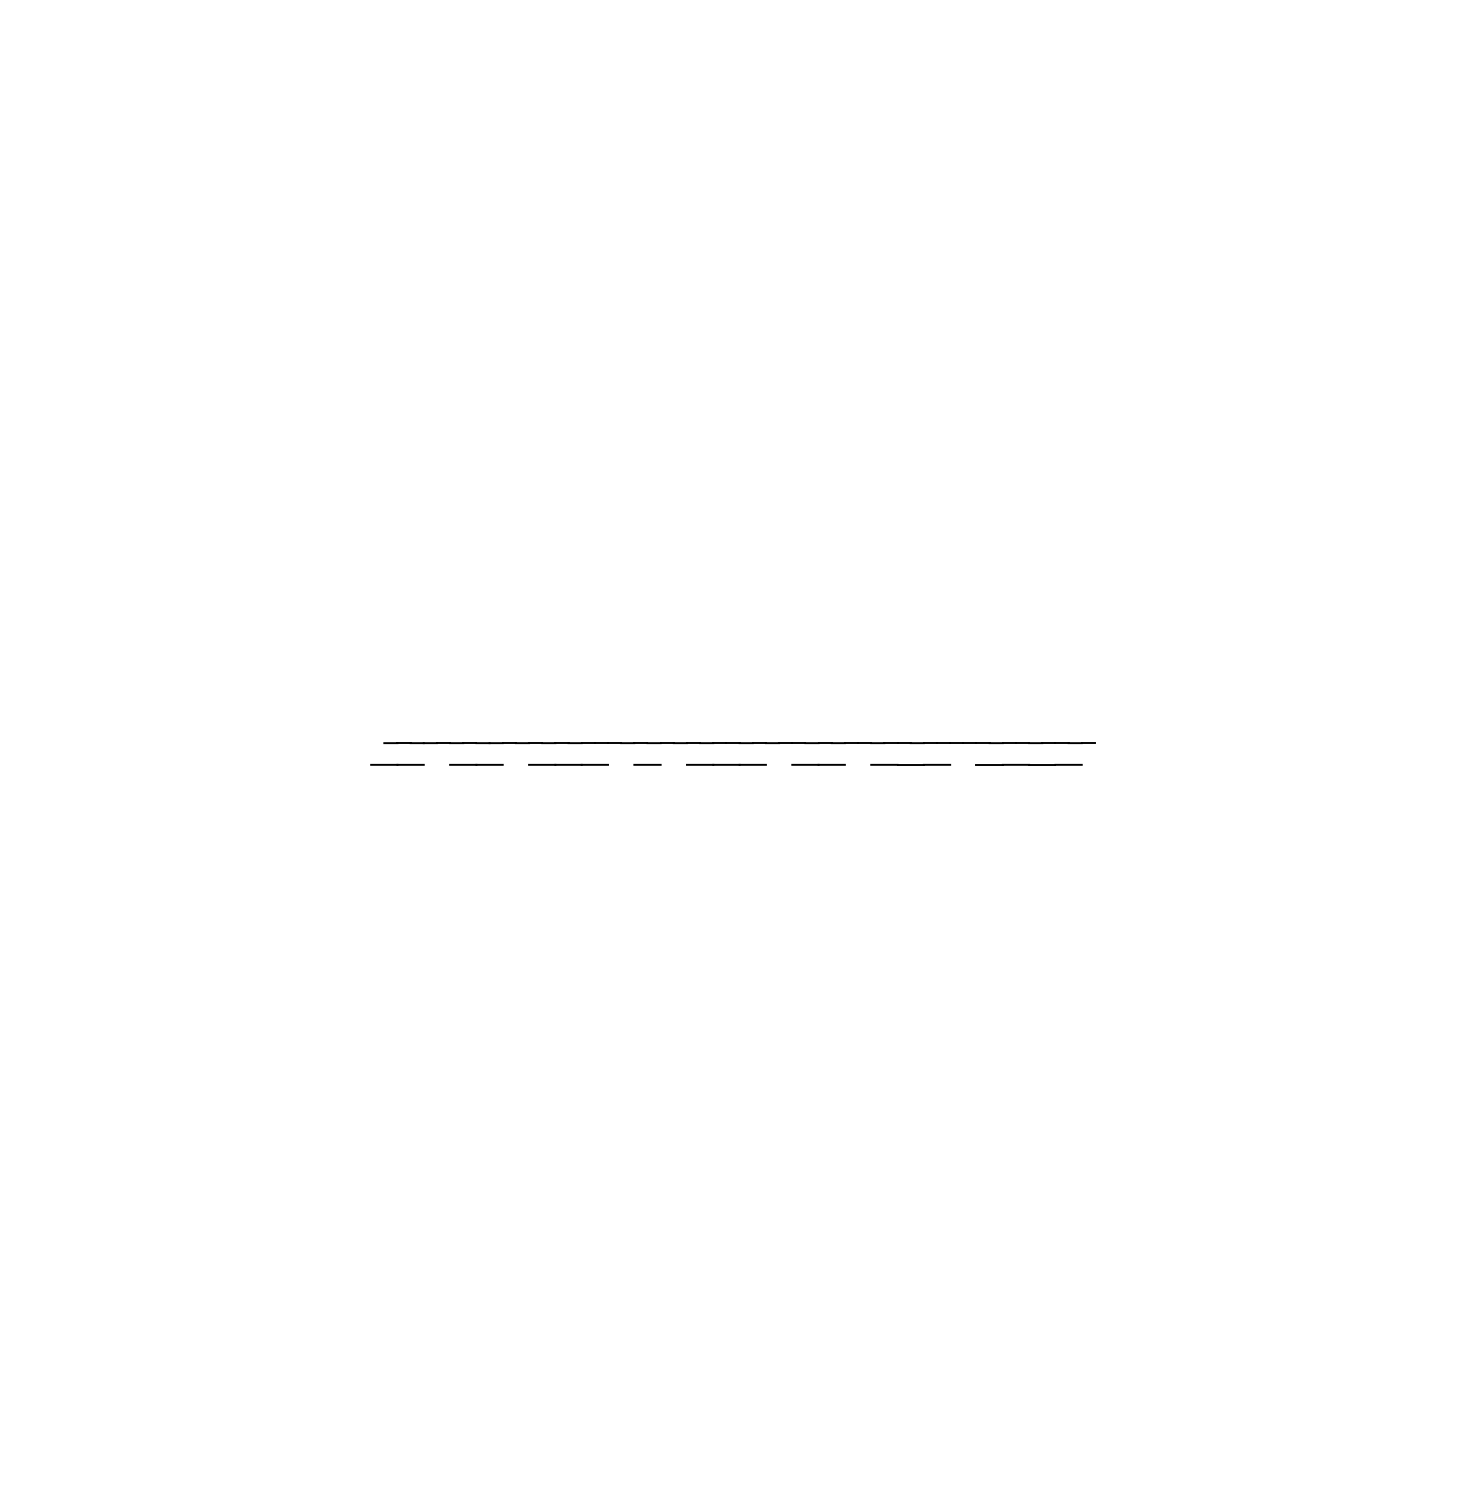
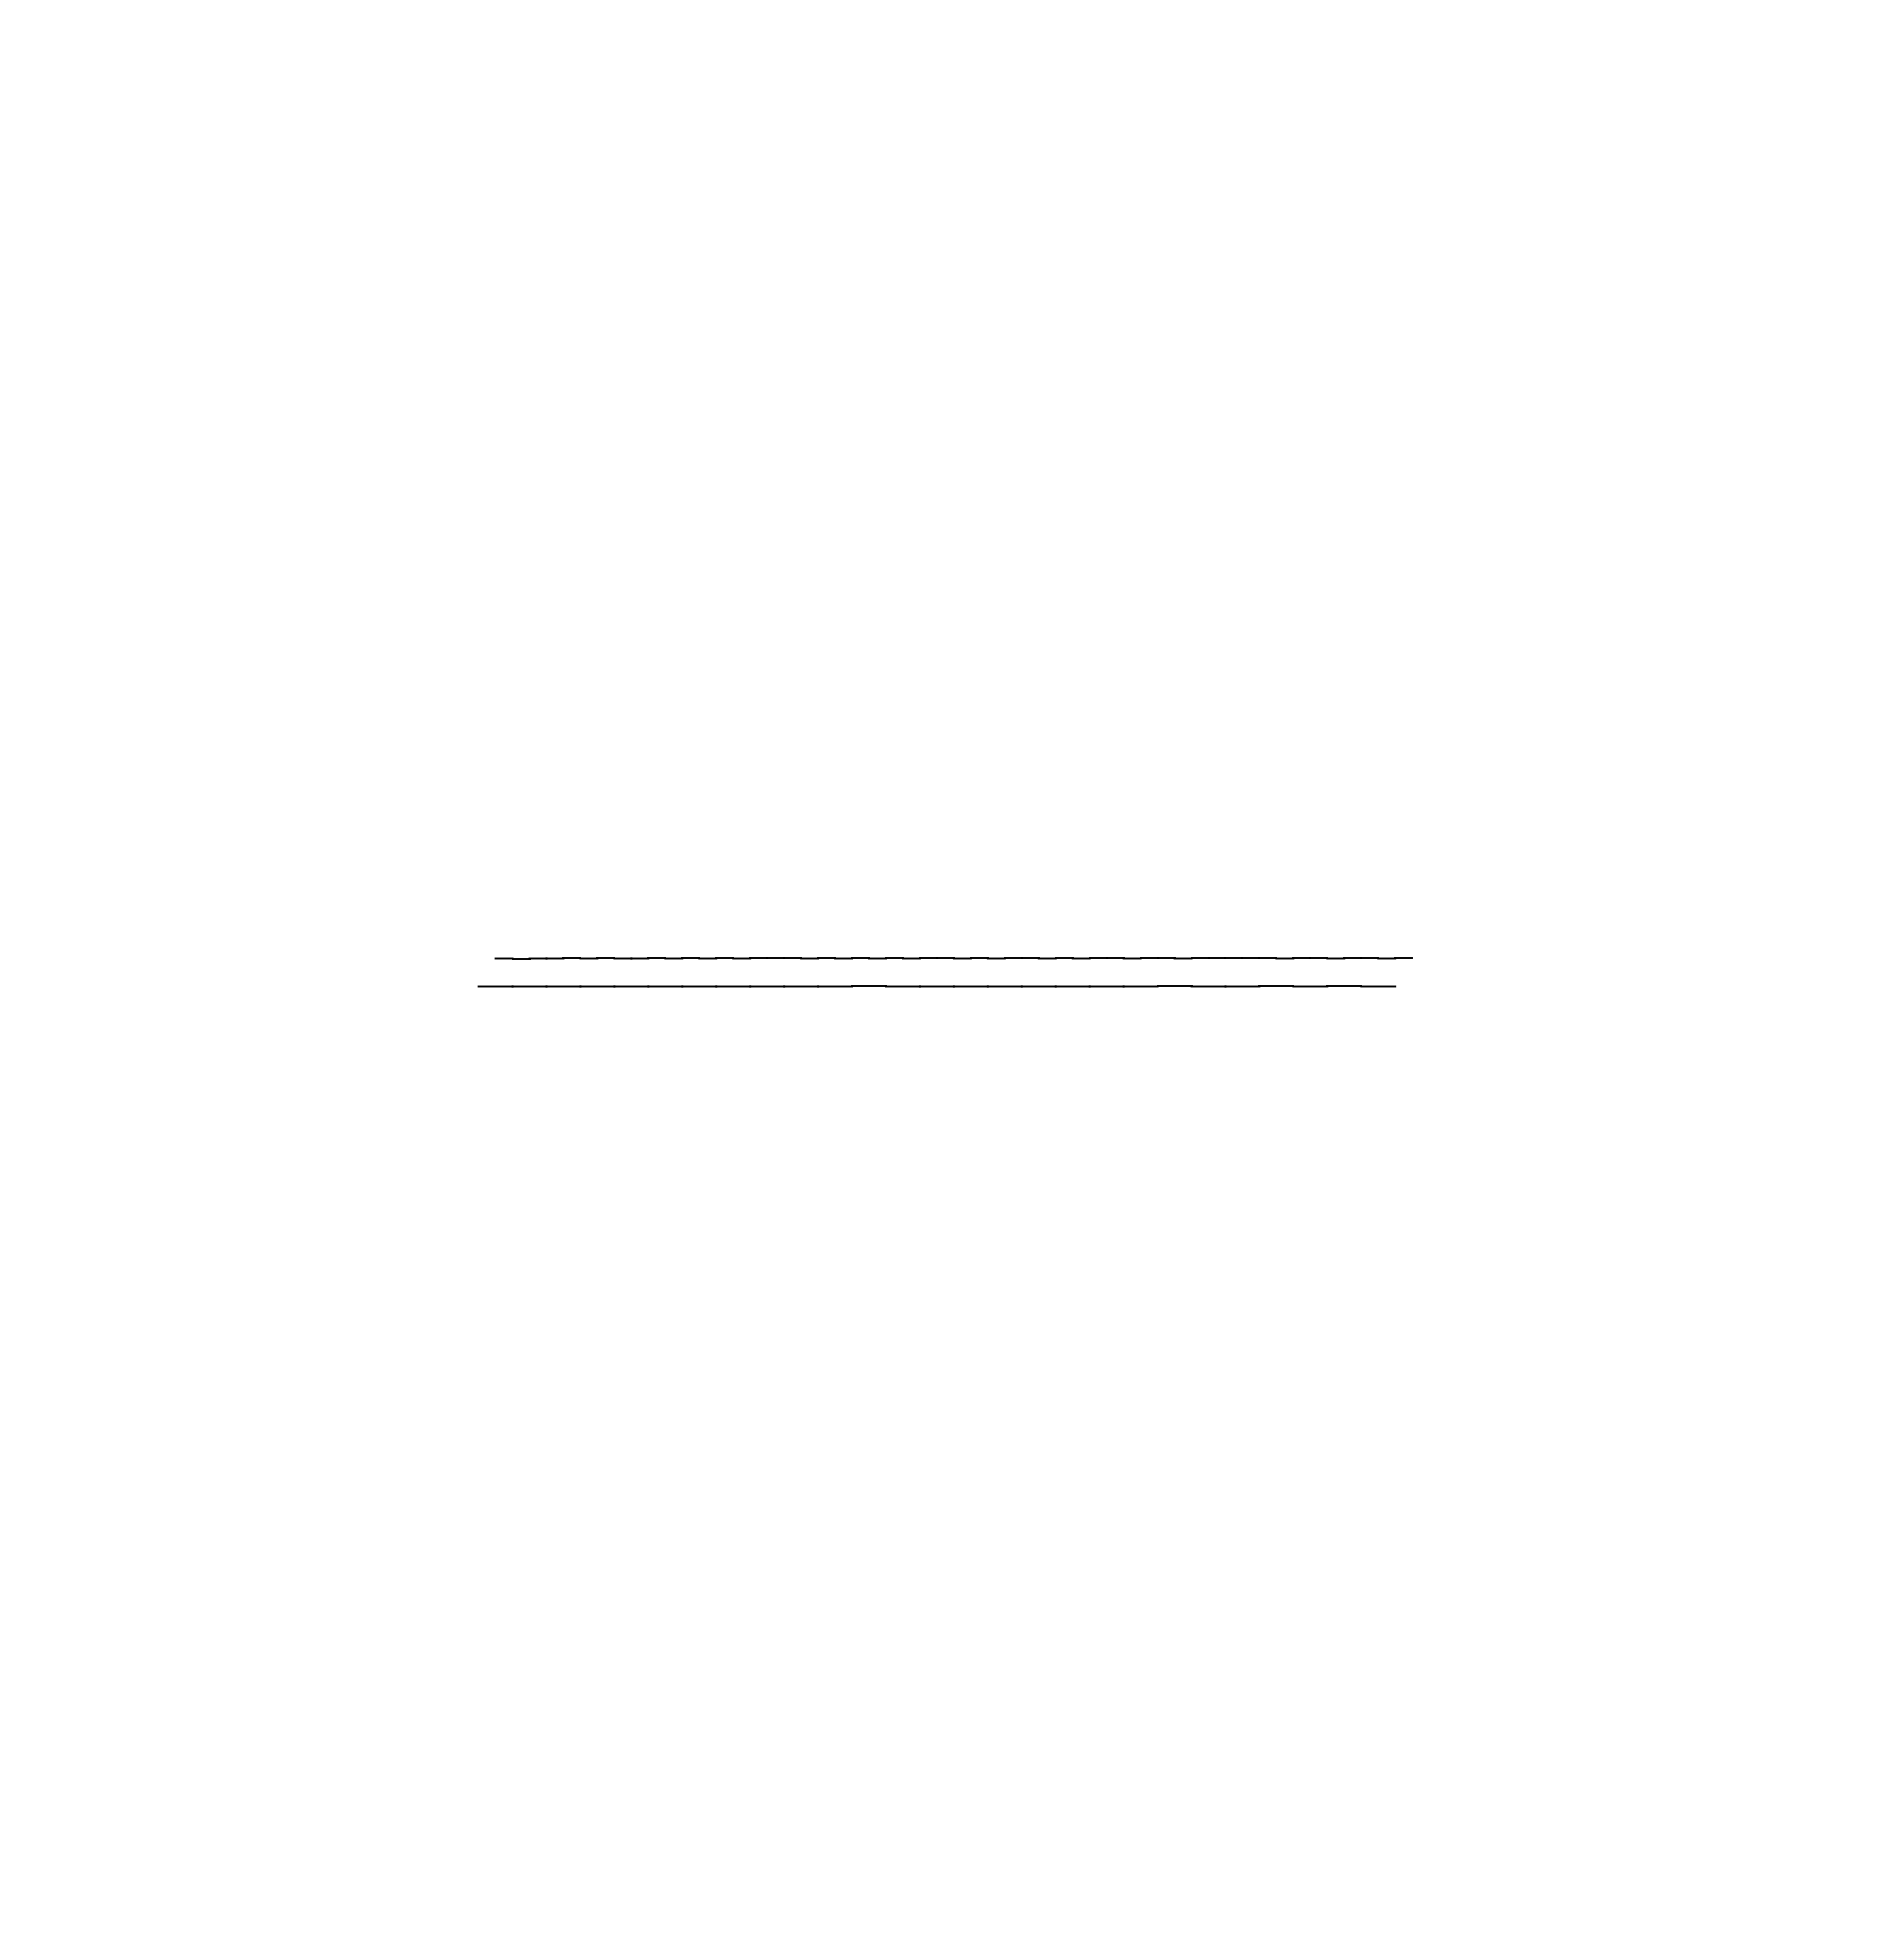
line: (436, 764) -> (562, 986), added
line: (515, 764) -> (664, 986), added
line: (621, 764) -> (801, 986), added
line: (673, 764) -> (868, 986), added
line: (778, 764) -> (1004, 986), added
line: (857, 764) -> (1105, 986), added
line: (963, 764) -> (1242, 986), added

